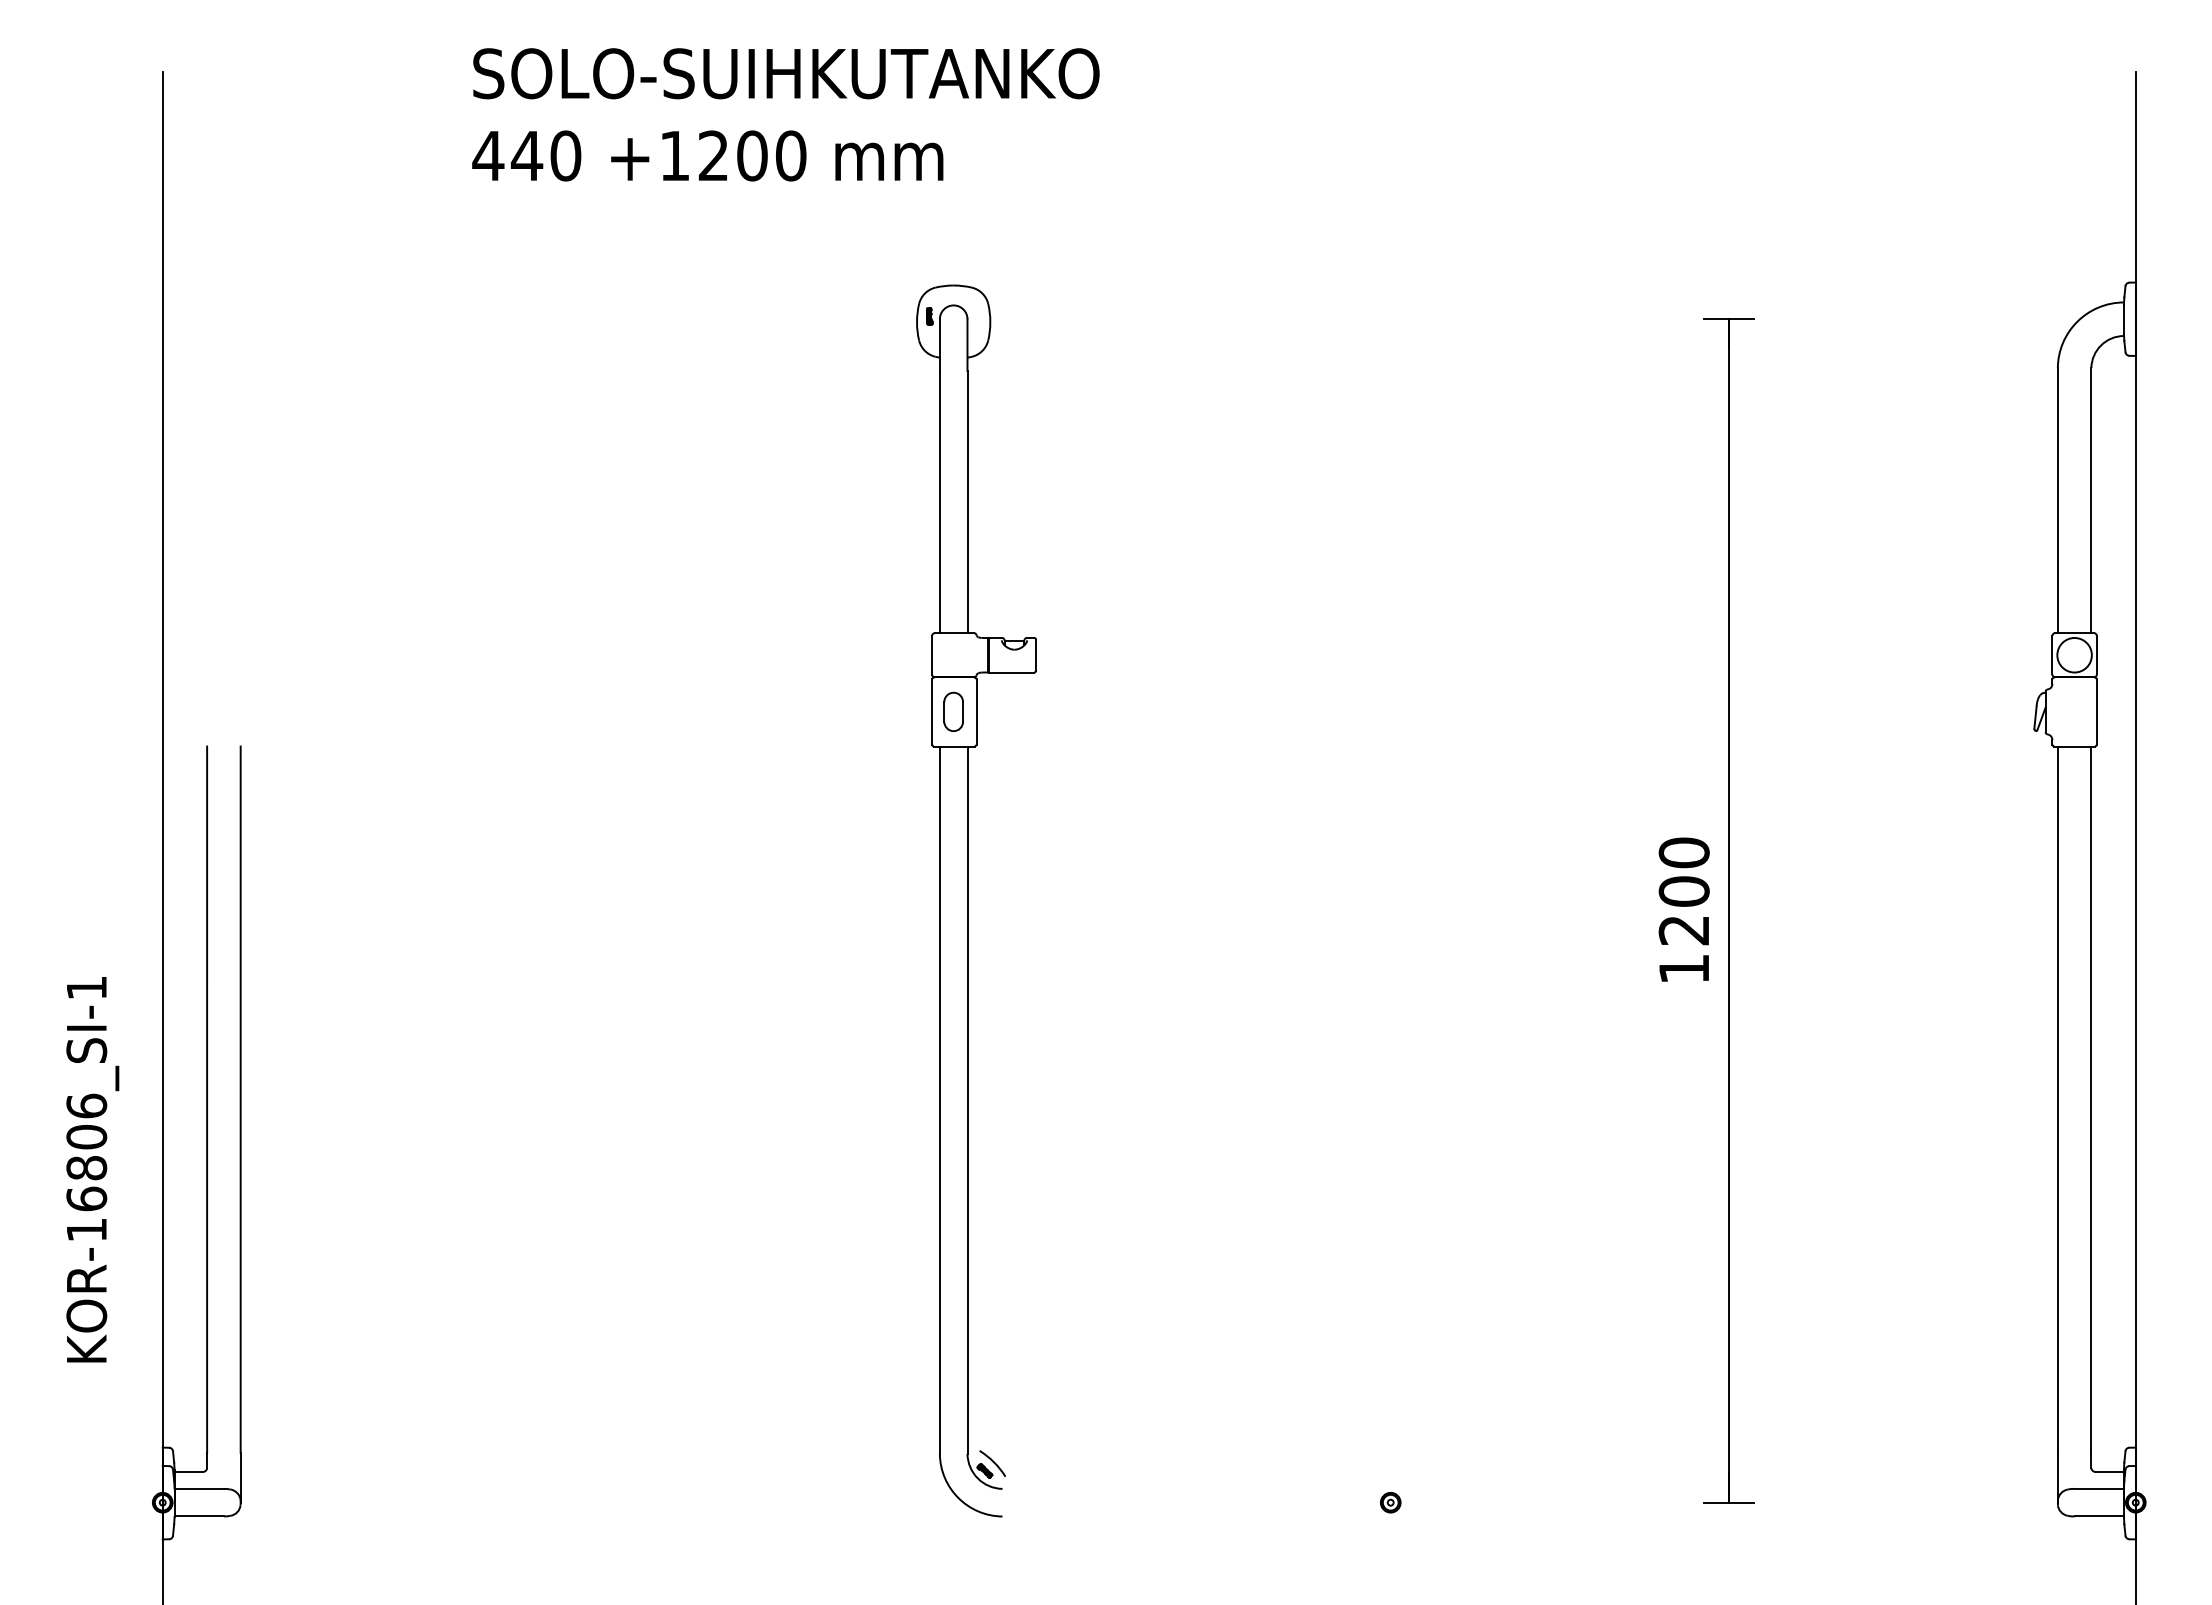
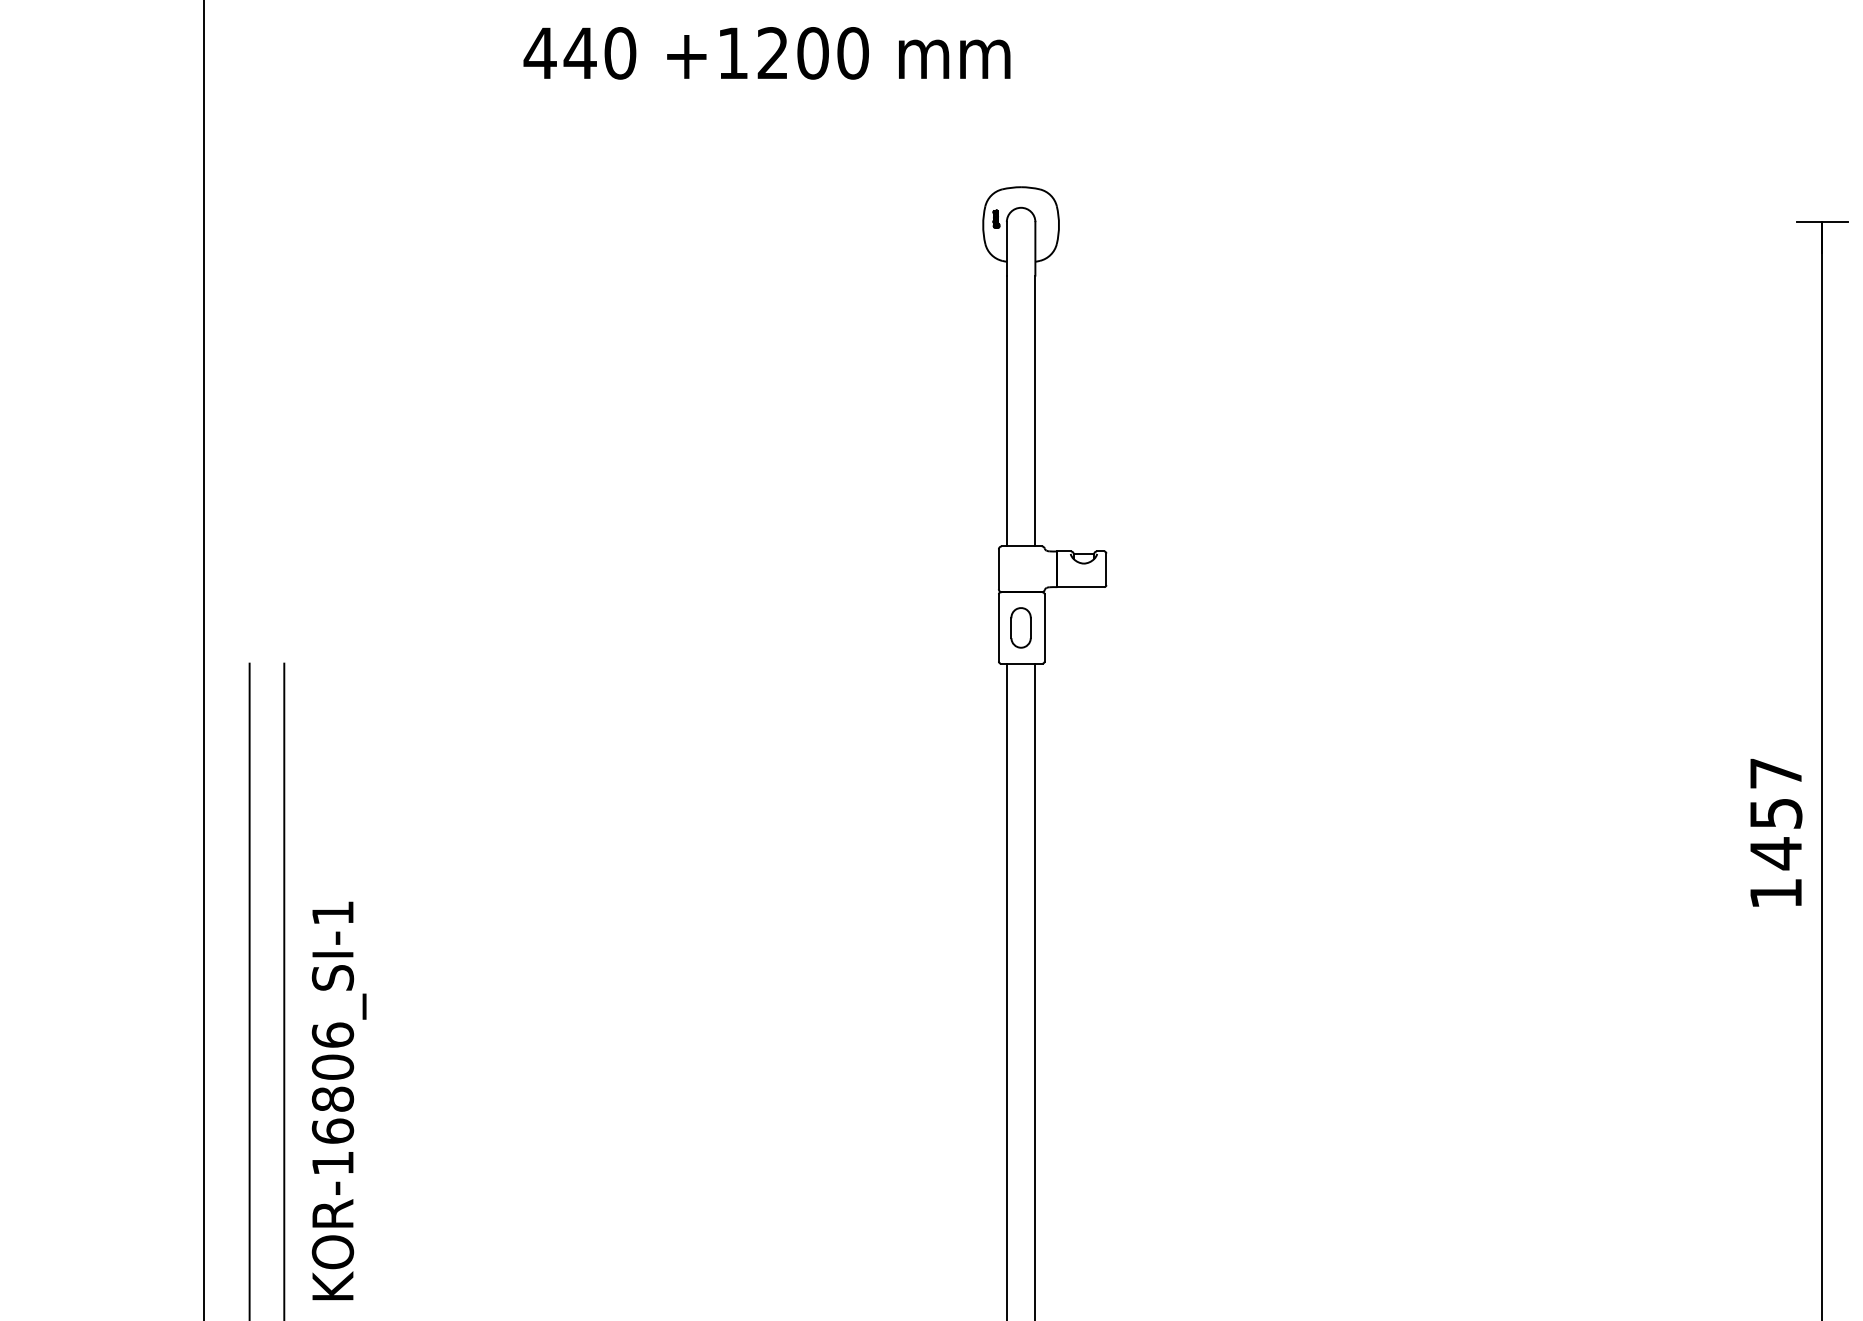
text: (1683, 891) -> (1775, 813), 1200 -> 1457
text: (92, 1169) -> (338, 1100), moved

